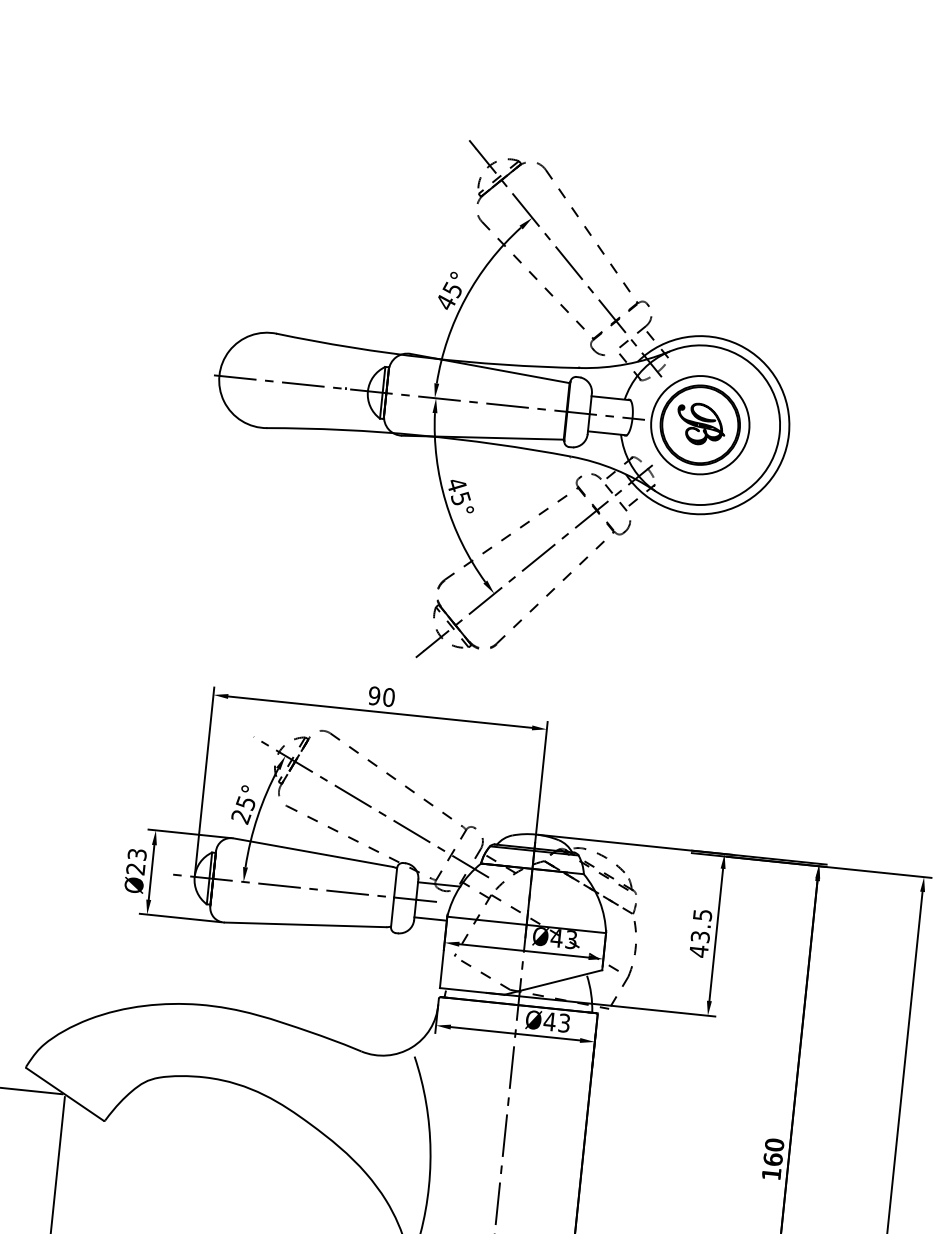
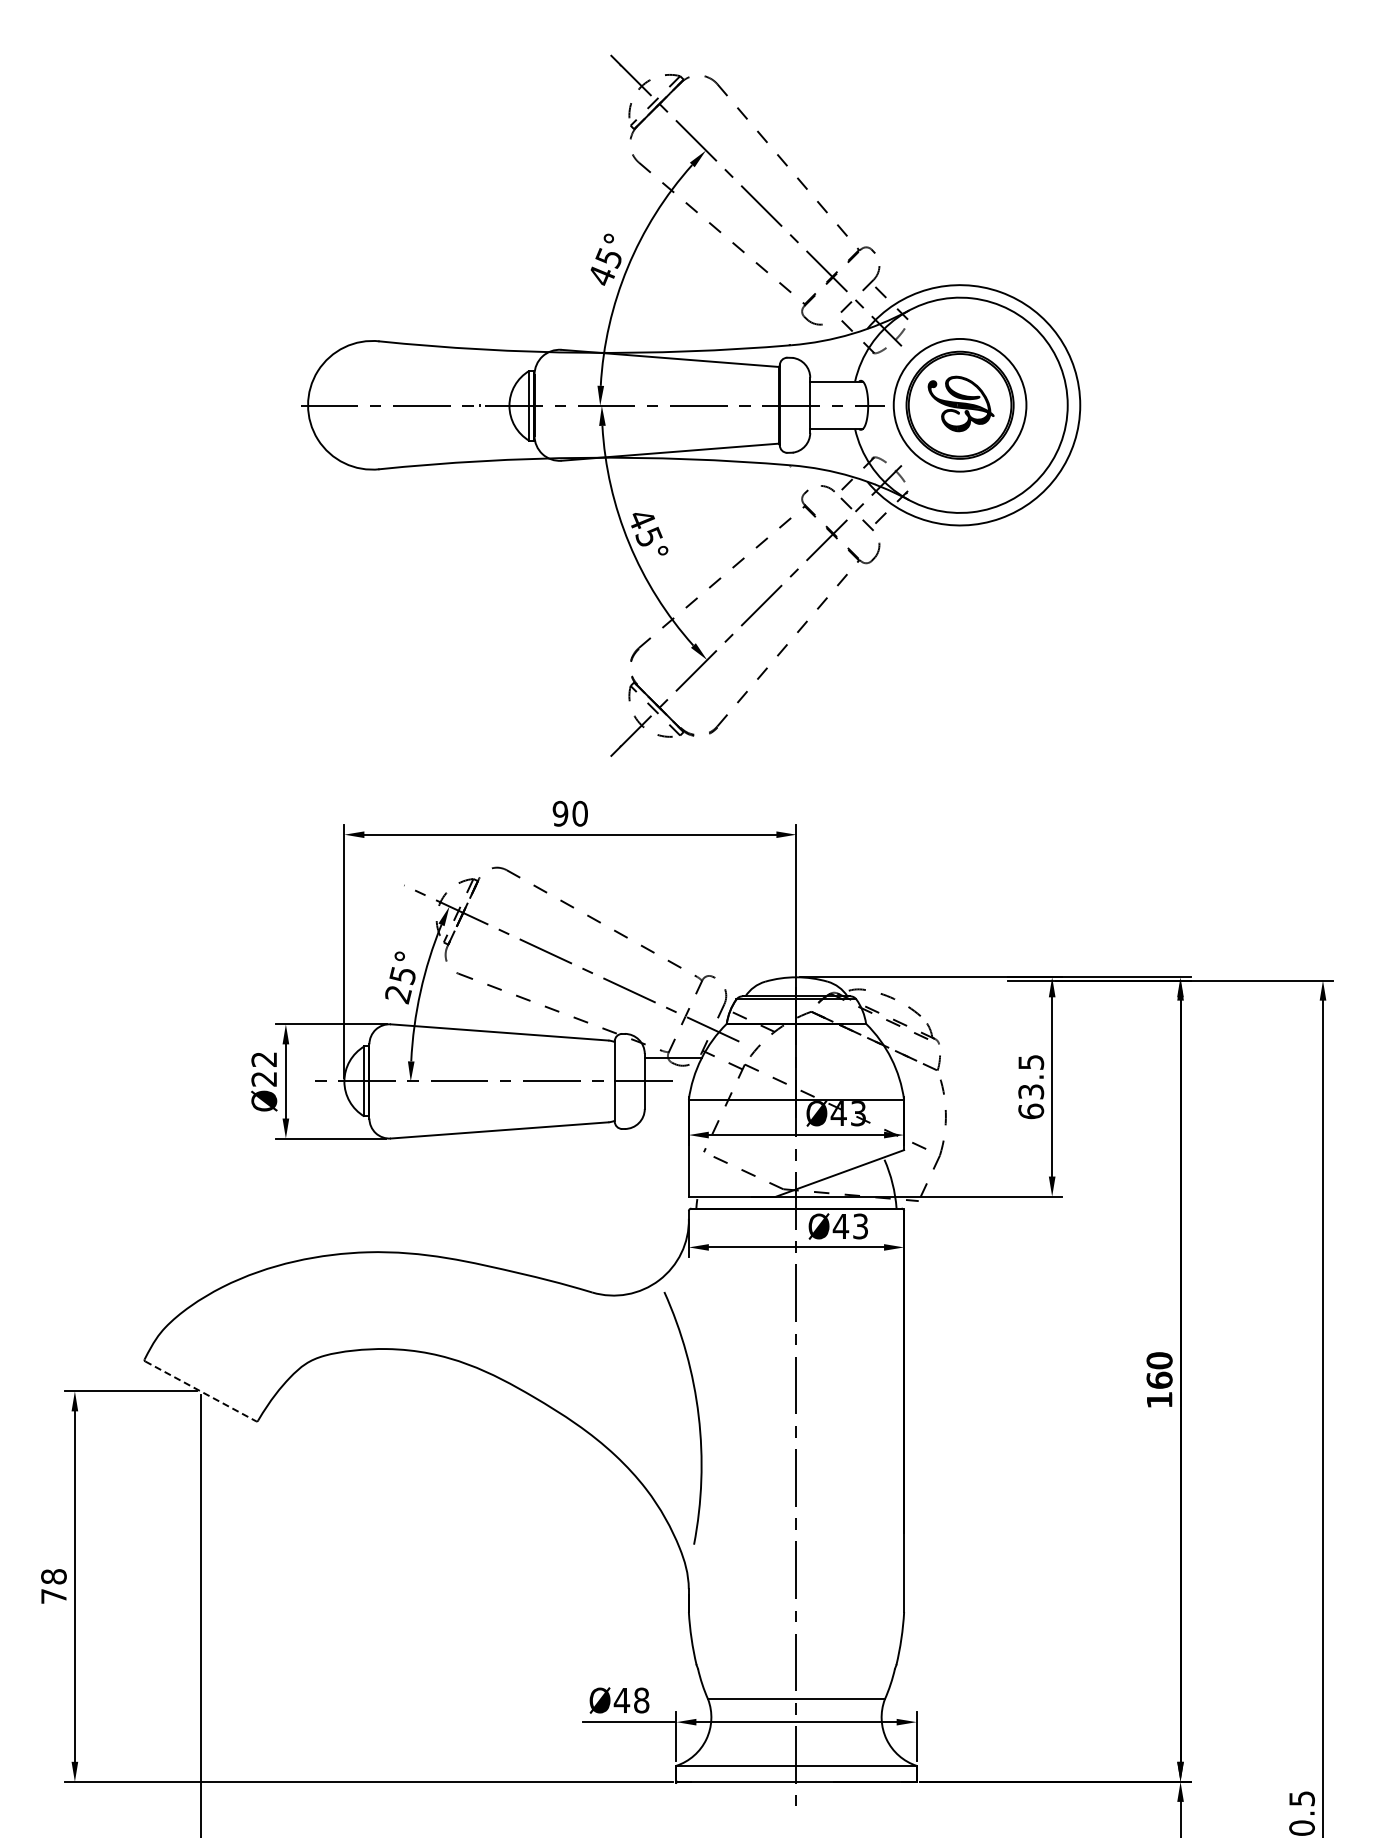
text: (137, 854) -> (264, 1059), Ø23 -> Ø22
line: (430, 919) -> (666, 1105), removed
text: (699, 951) -> (1031, 1111), 43.5 -> 63.5
line: (64, 1094) -> (200, 1391), solid -> dashed

